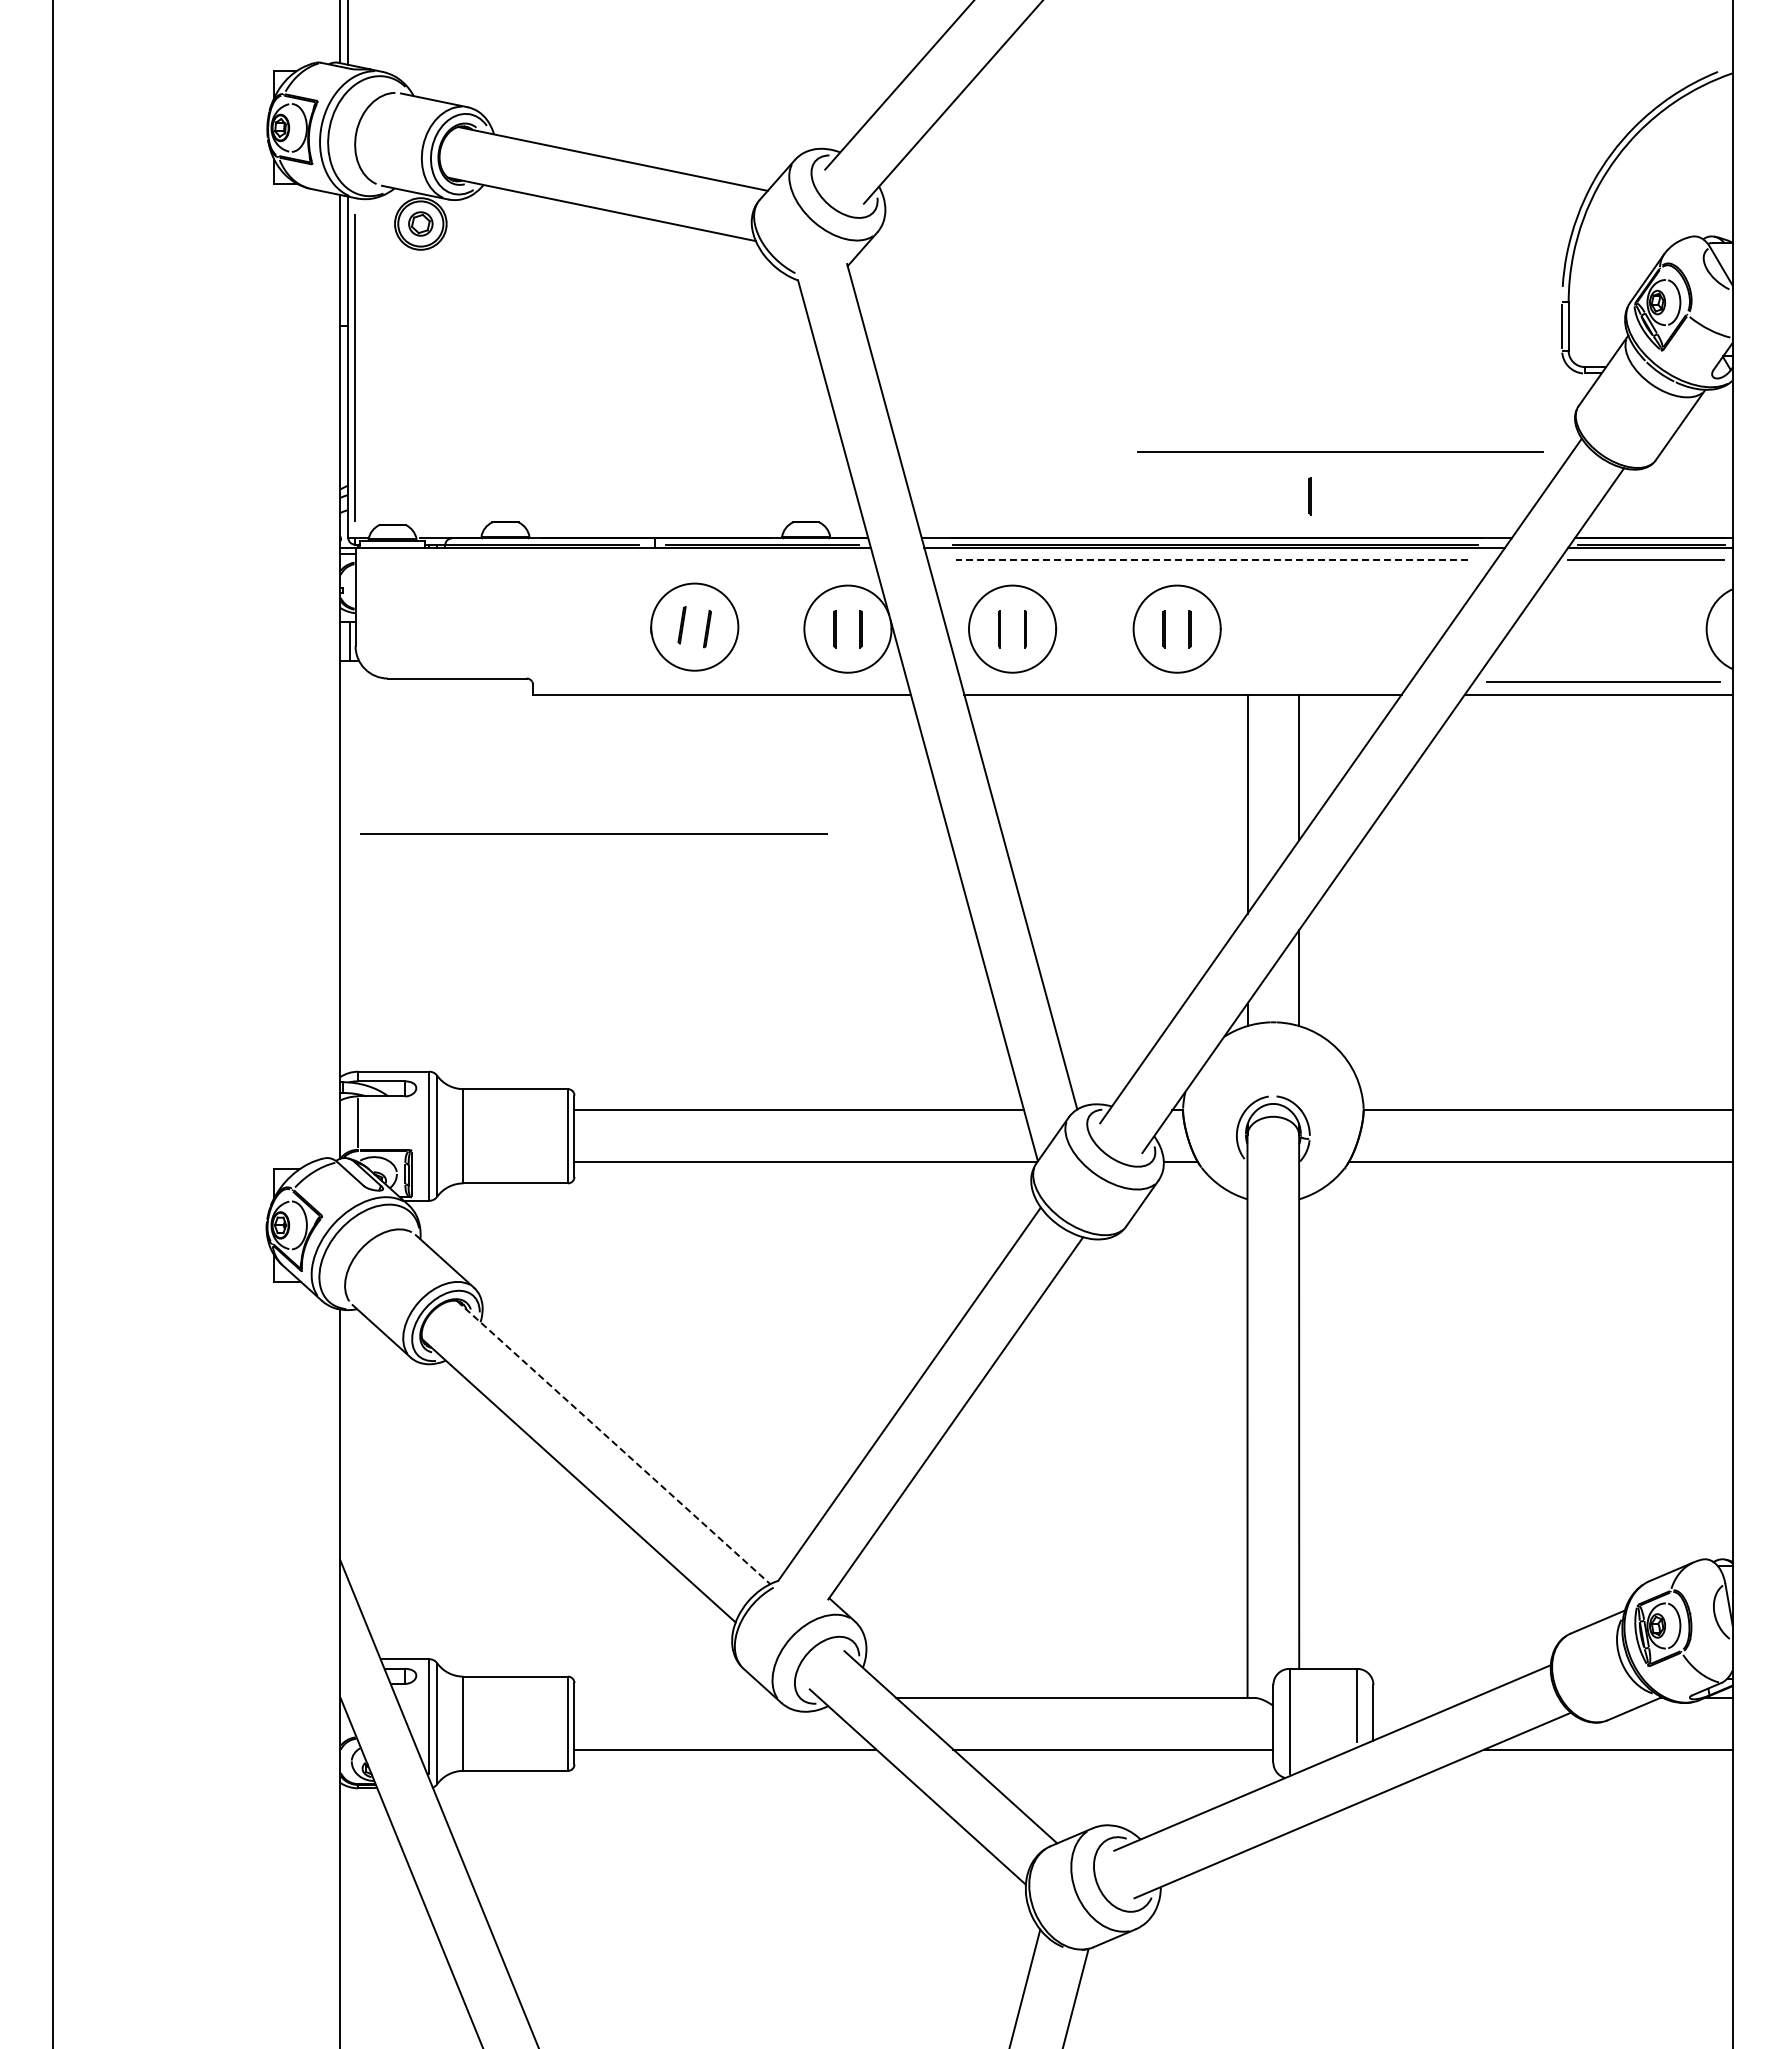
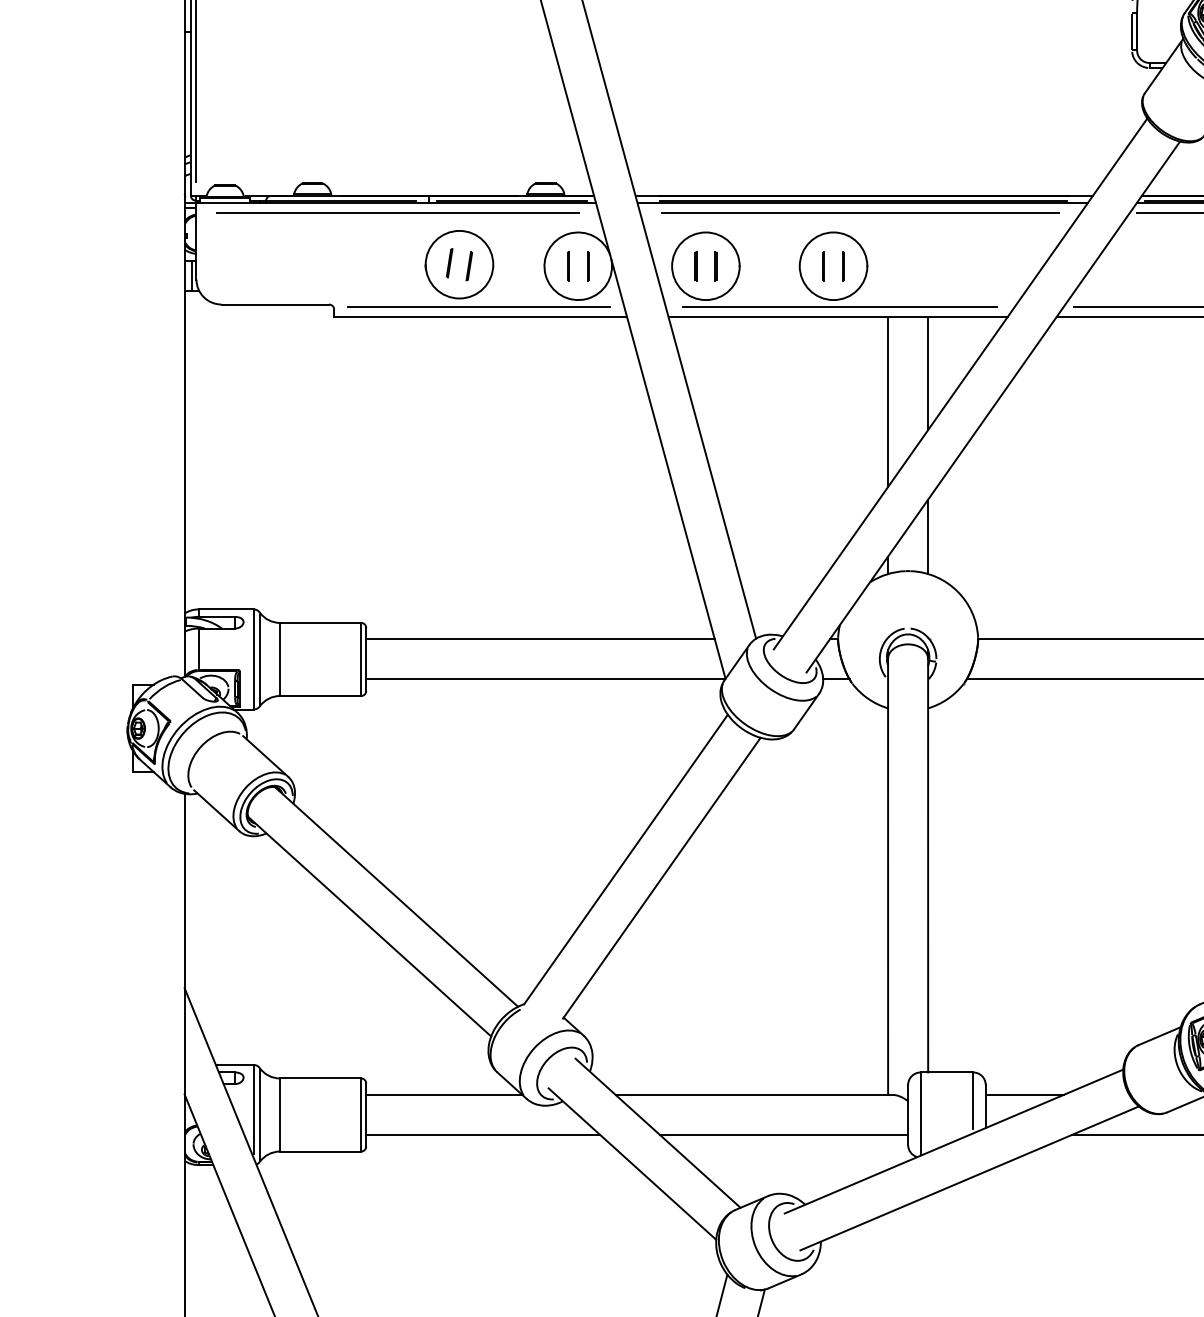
line: (1340, 451) -> (840, 306), moved
line: (1309, 496) -> (936, 163), removed
line: (1212, 560) -> (860, 213), dashed -> solid
line: (719, 681) -> (478, 306), added
line: (593, 833) -> (397, 212), moved
line: (613, 1442) -> (396, 896), dashed -> solid
line: (674, 1697) -> (443, 1094), added
line: (1423, 1697) -> (1024, 1094), added

